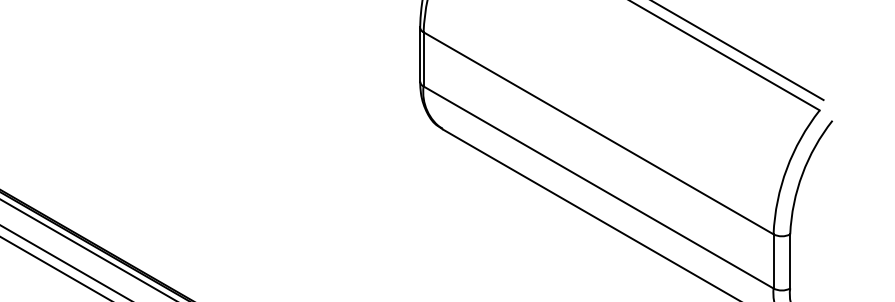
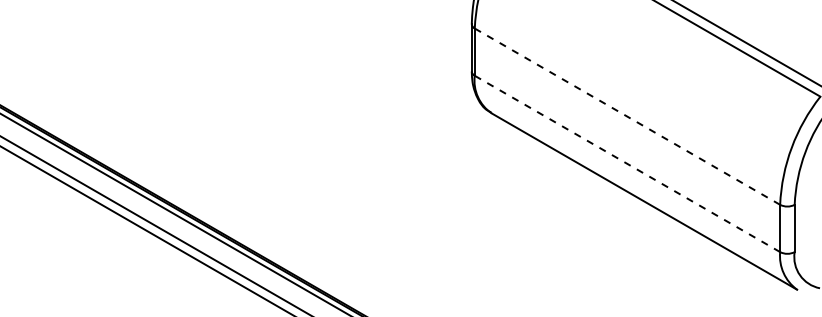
line: (598, 133) -> (627, 116), solid -> dashed
line: (598, 188) -> (627, 164), solid -> dashed

